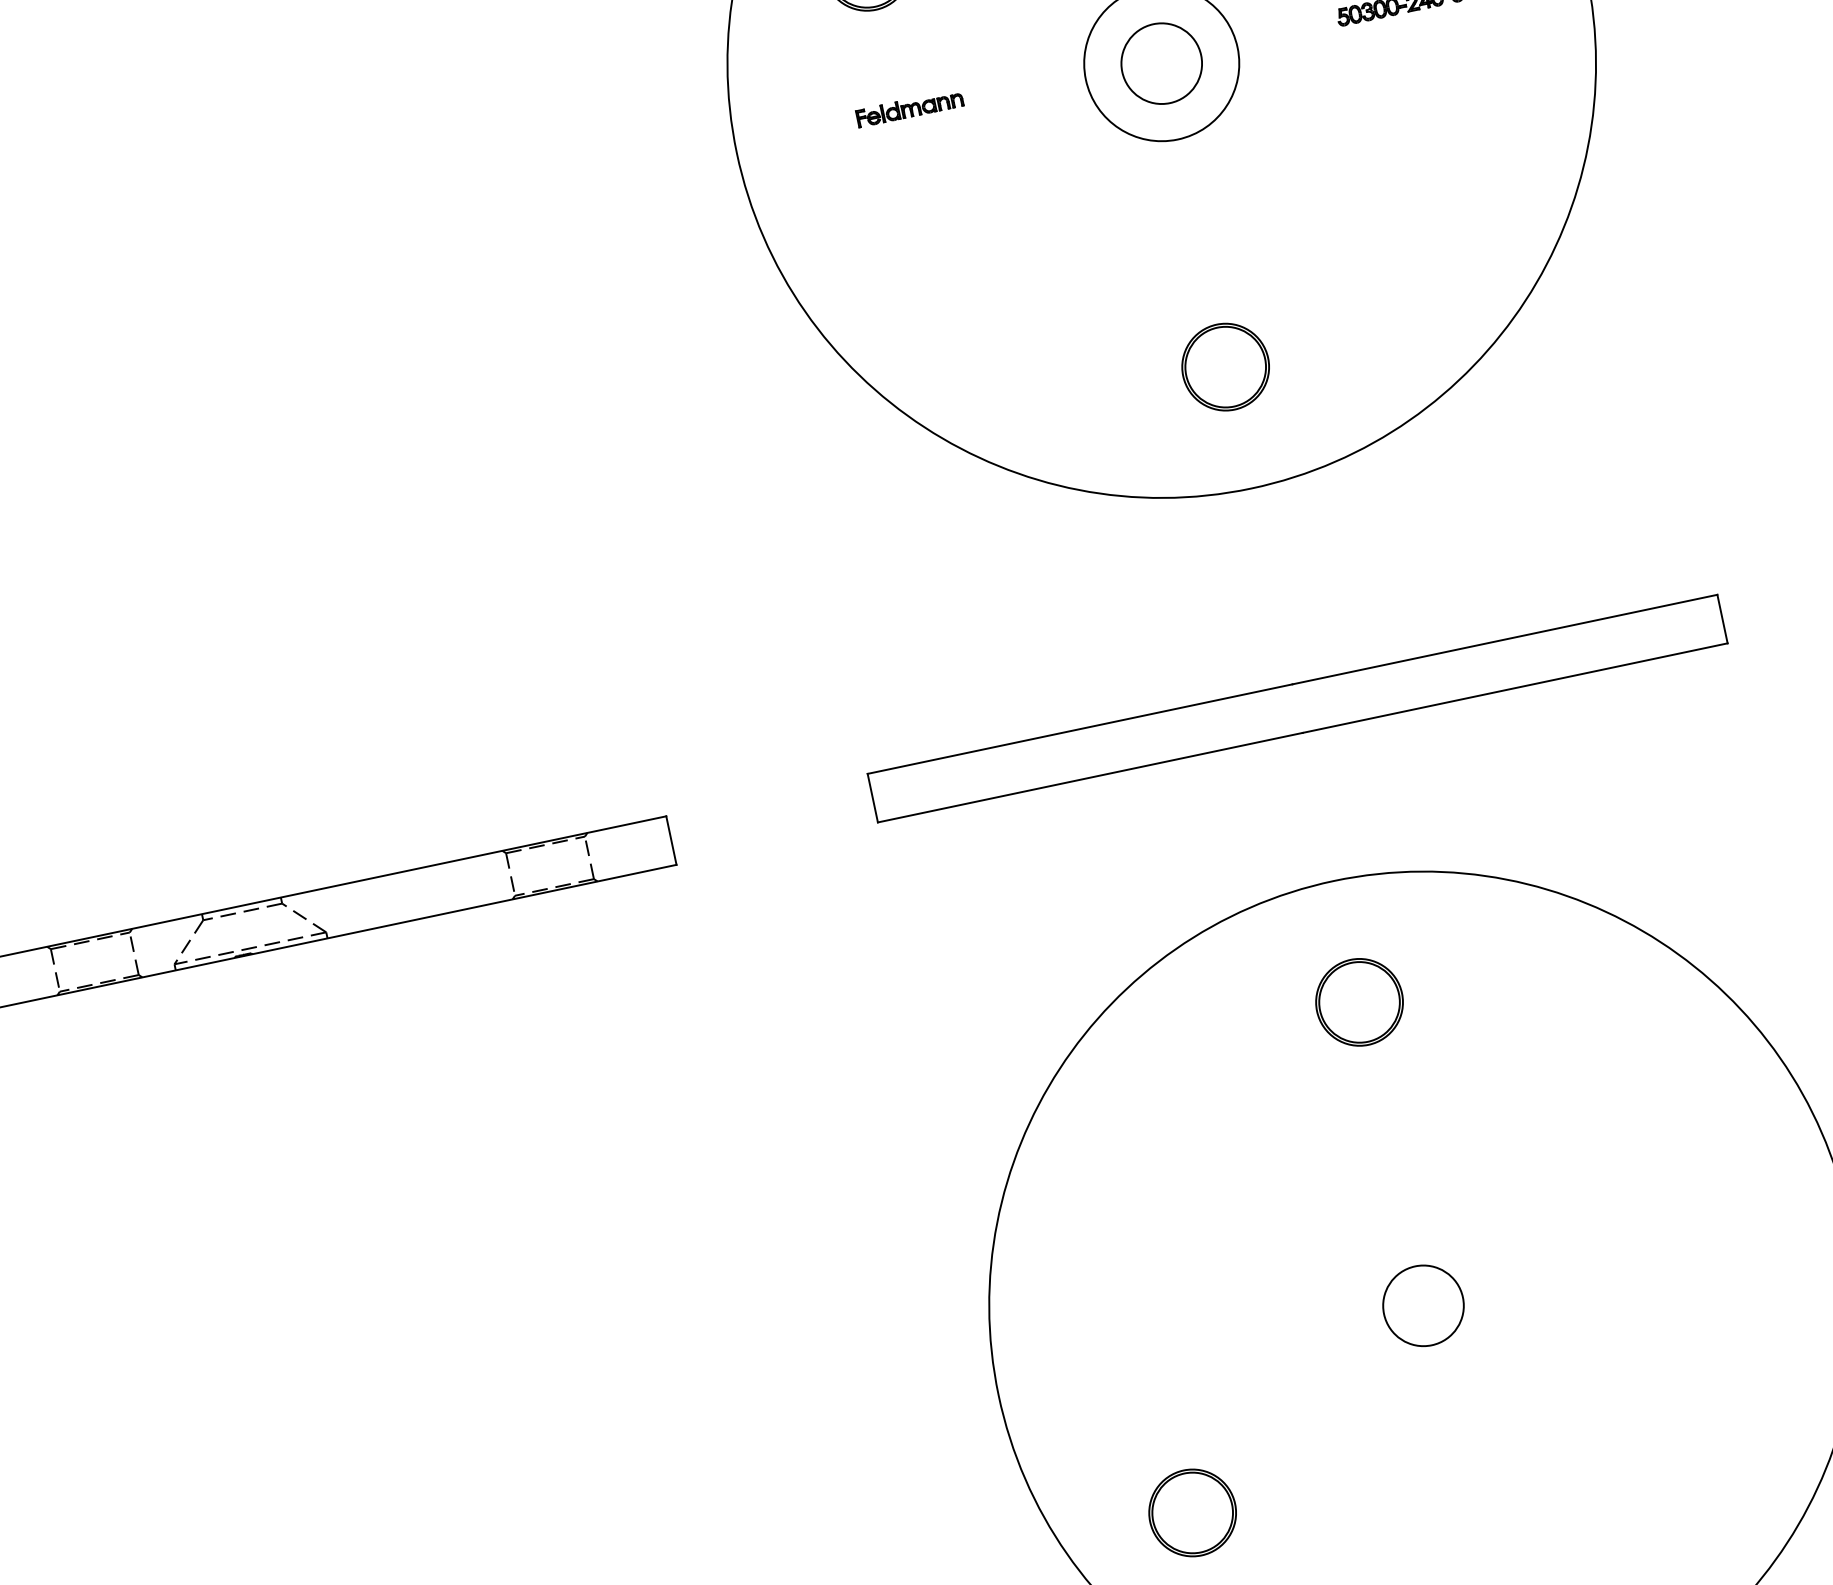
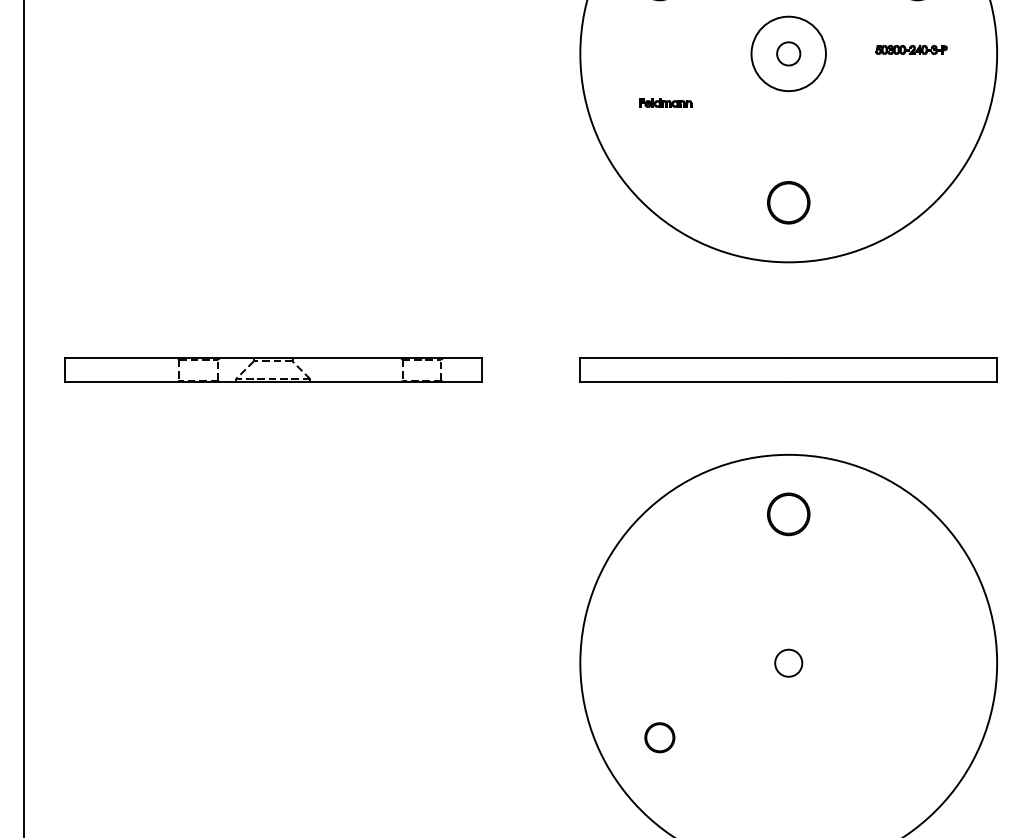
circle: (1161, 62) -> (788, 53), size x0.6
part: (908, 107) -> (665, 102), moved
circle: (1422, 1304) -> (788, 662), size x0.7
part: (1191, 1512) -> (659, 737), size x0.7

